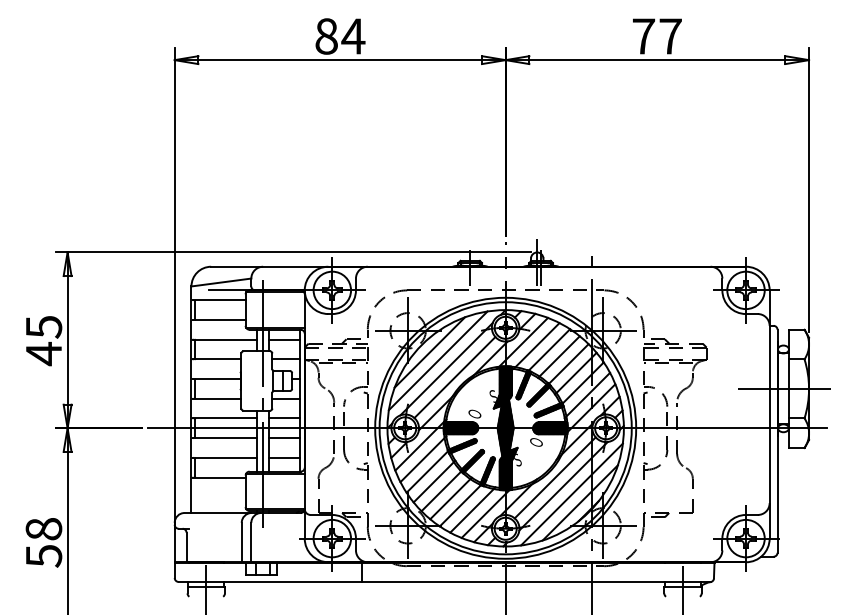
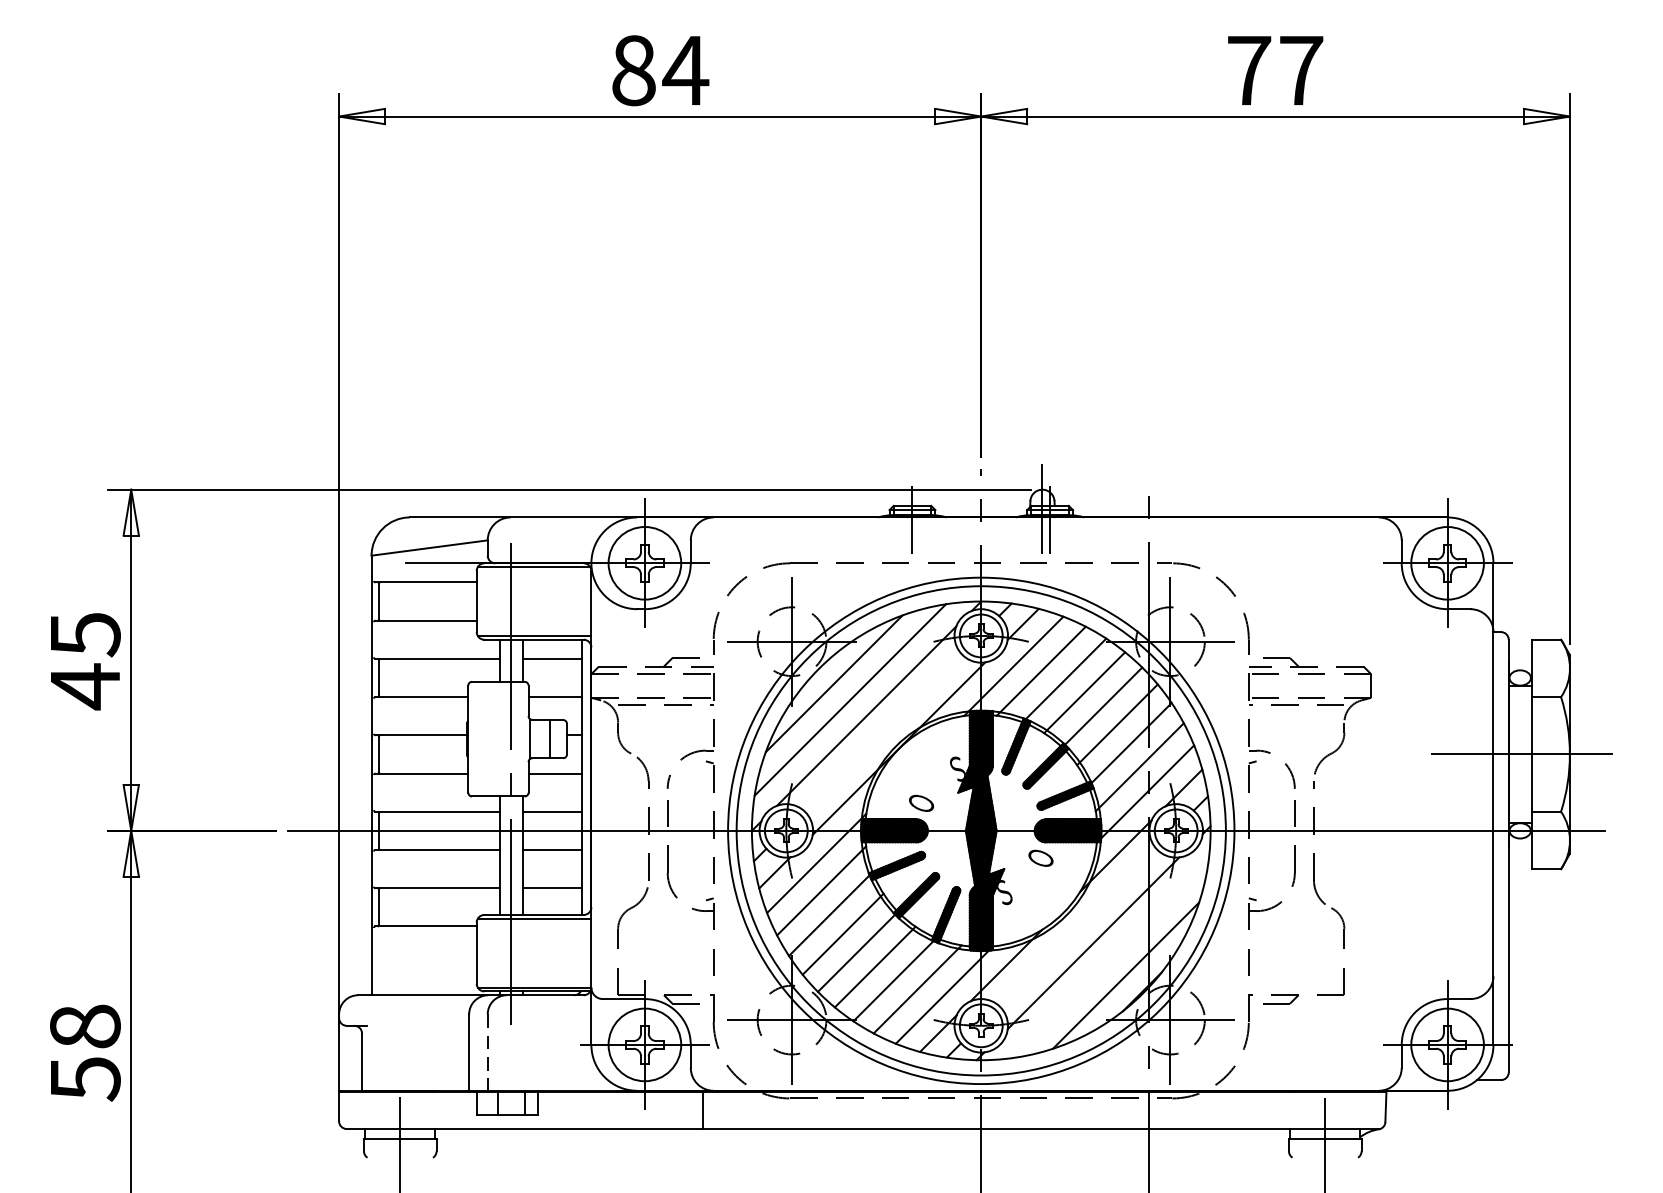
line: (454, 377) -> (881, 732), removed
line: (554, 477) -> (1075, 926), removed
line: (571, 494) -> (1108, 959), removed
line: (251, 542) -> (488, 1052), solid -> dashed

